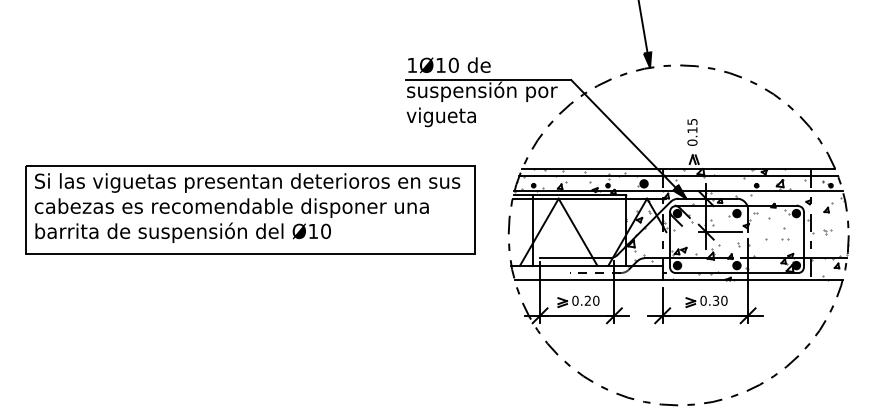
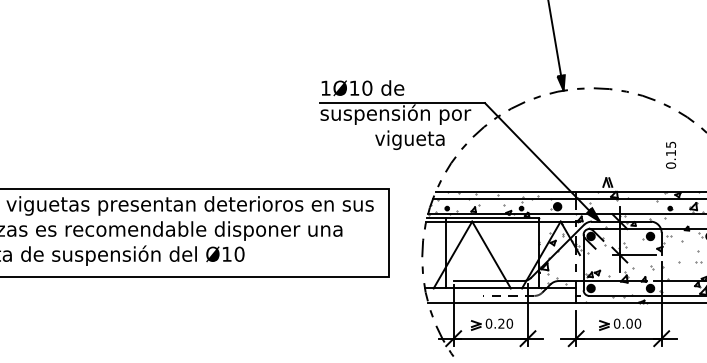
text: (440, 117) -> (409, 140), moved
text: (692, 132) -> (671, 155), moved
text: (715, 300) -> (629, 323), 0.30 -> 0.00

